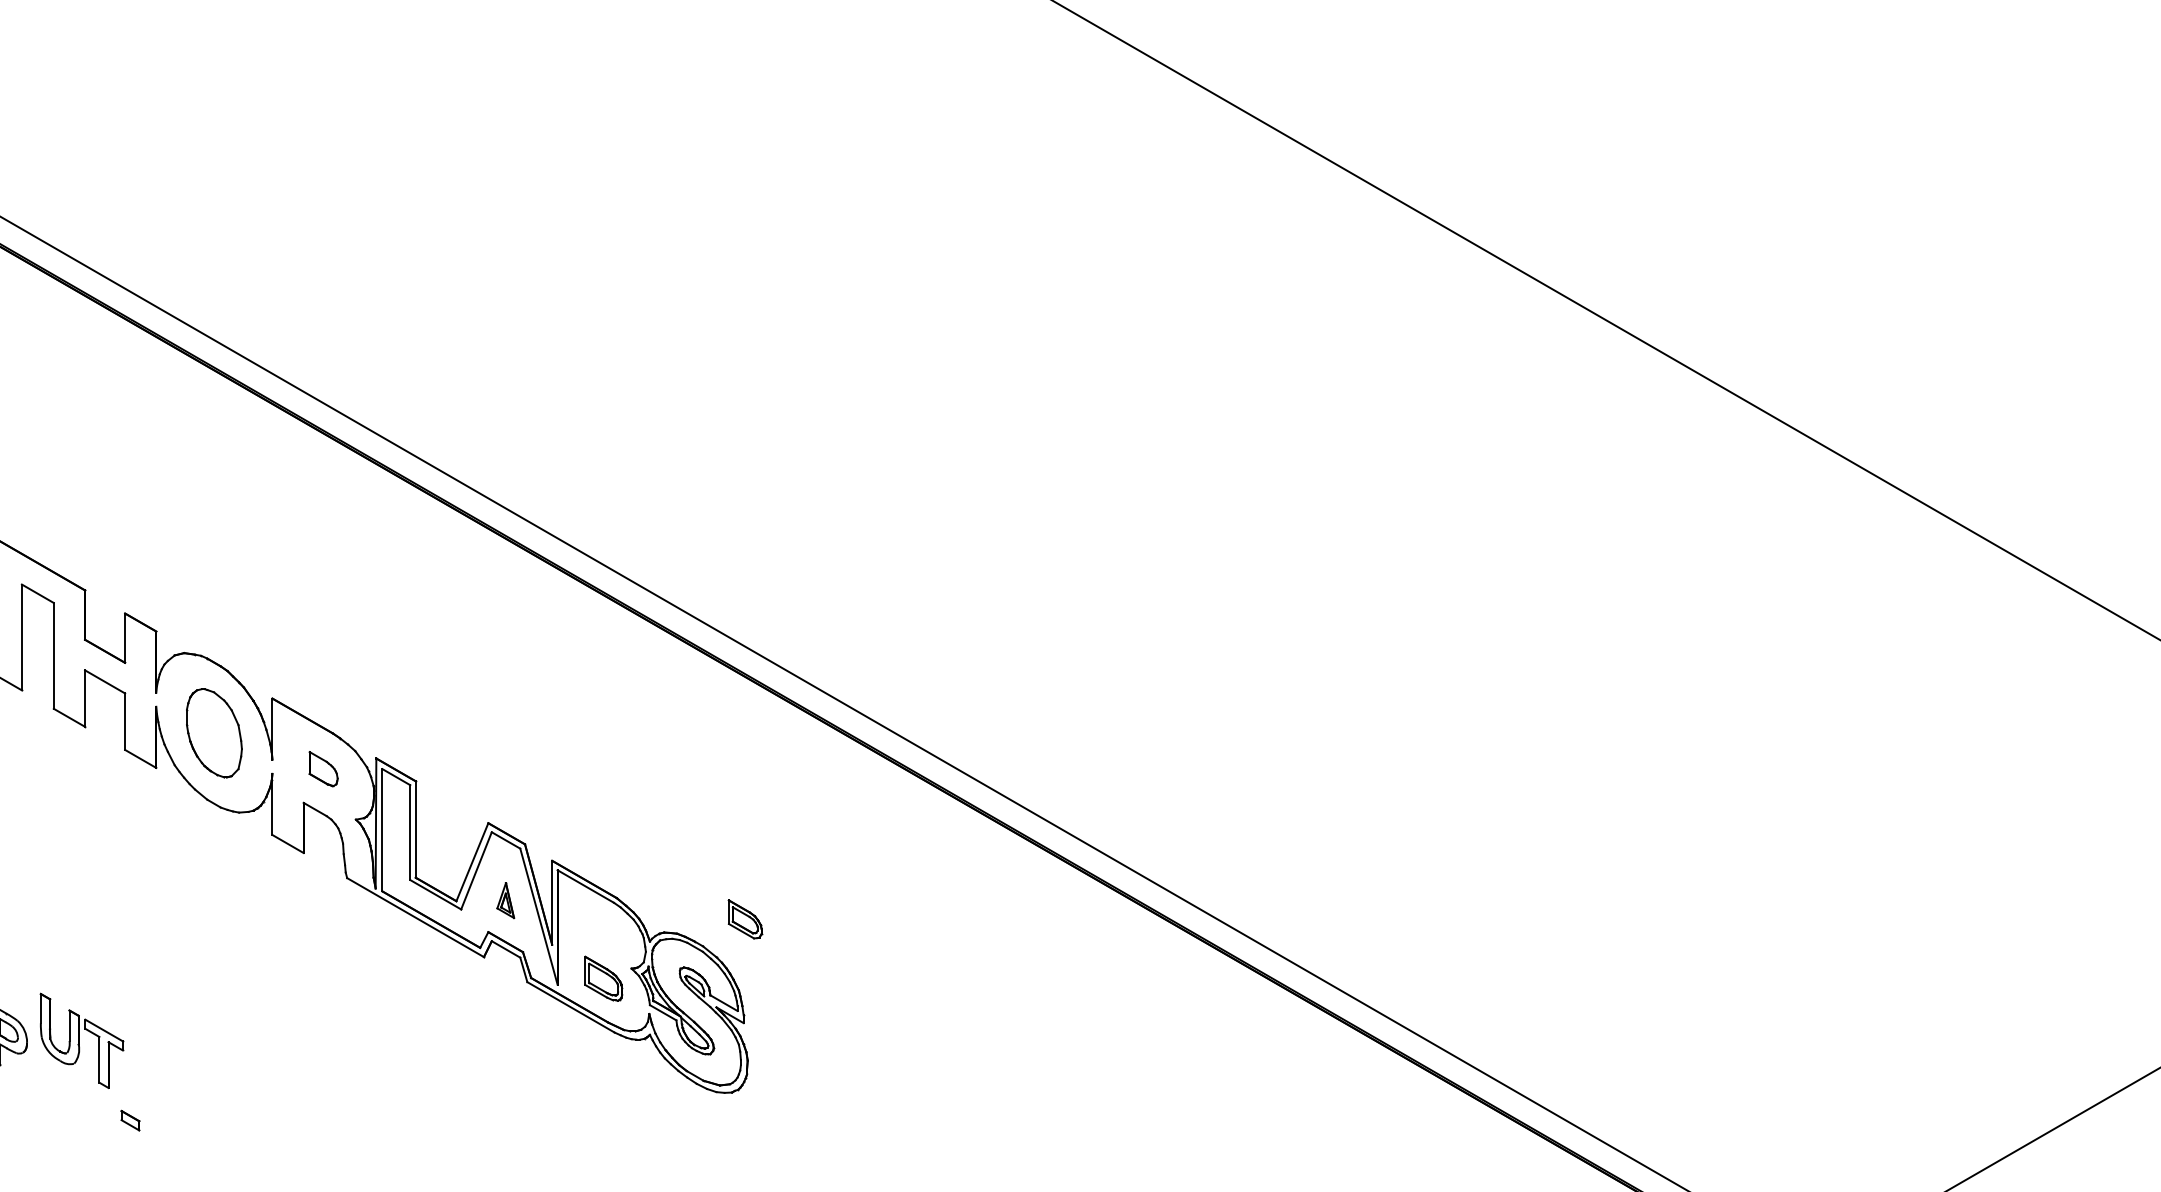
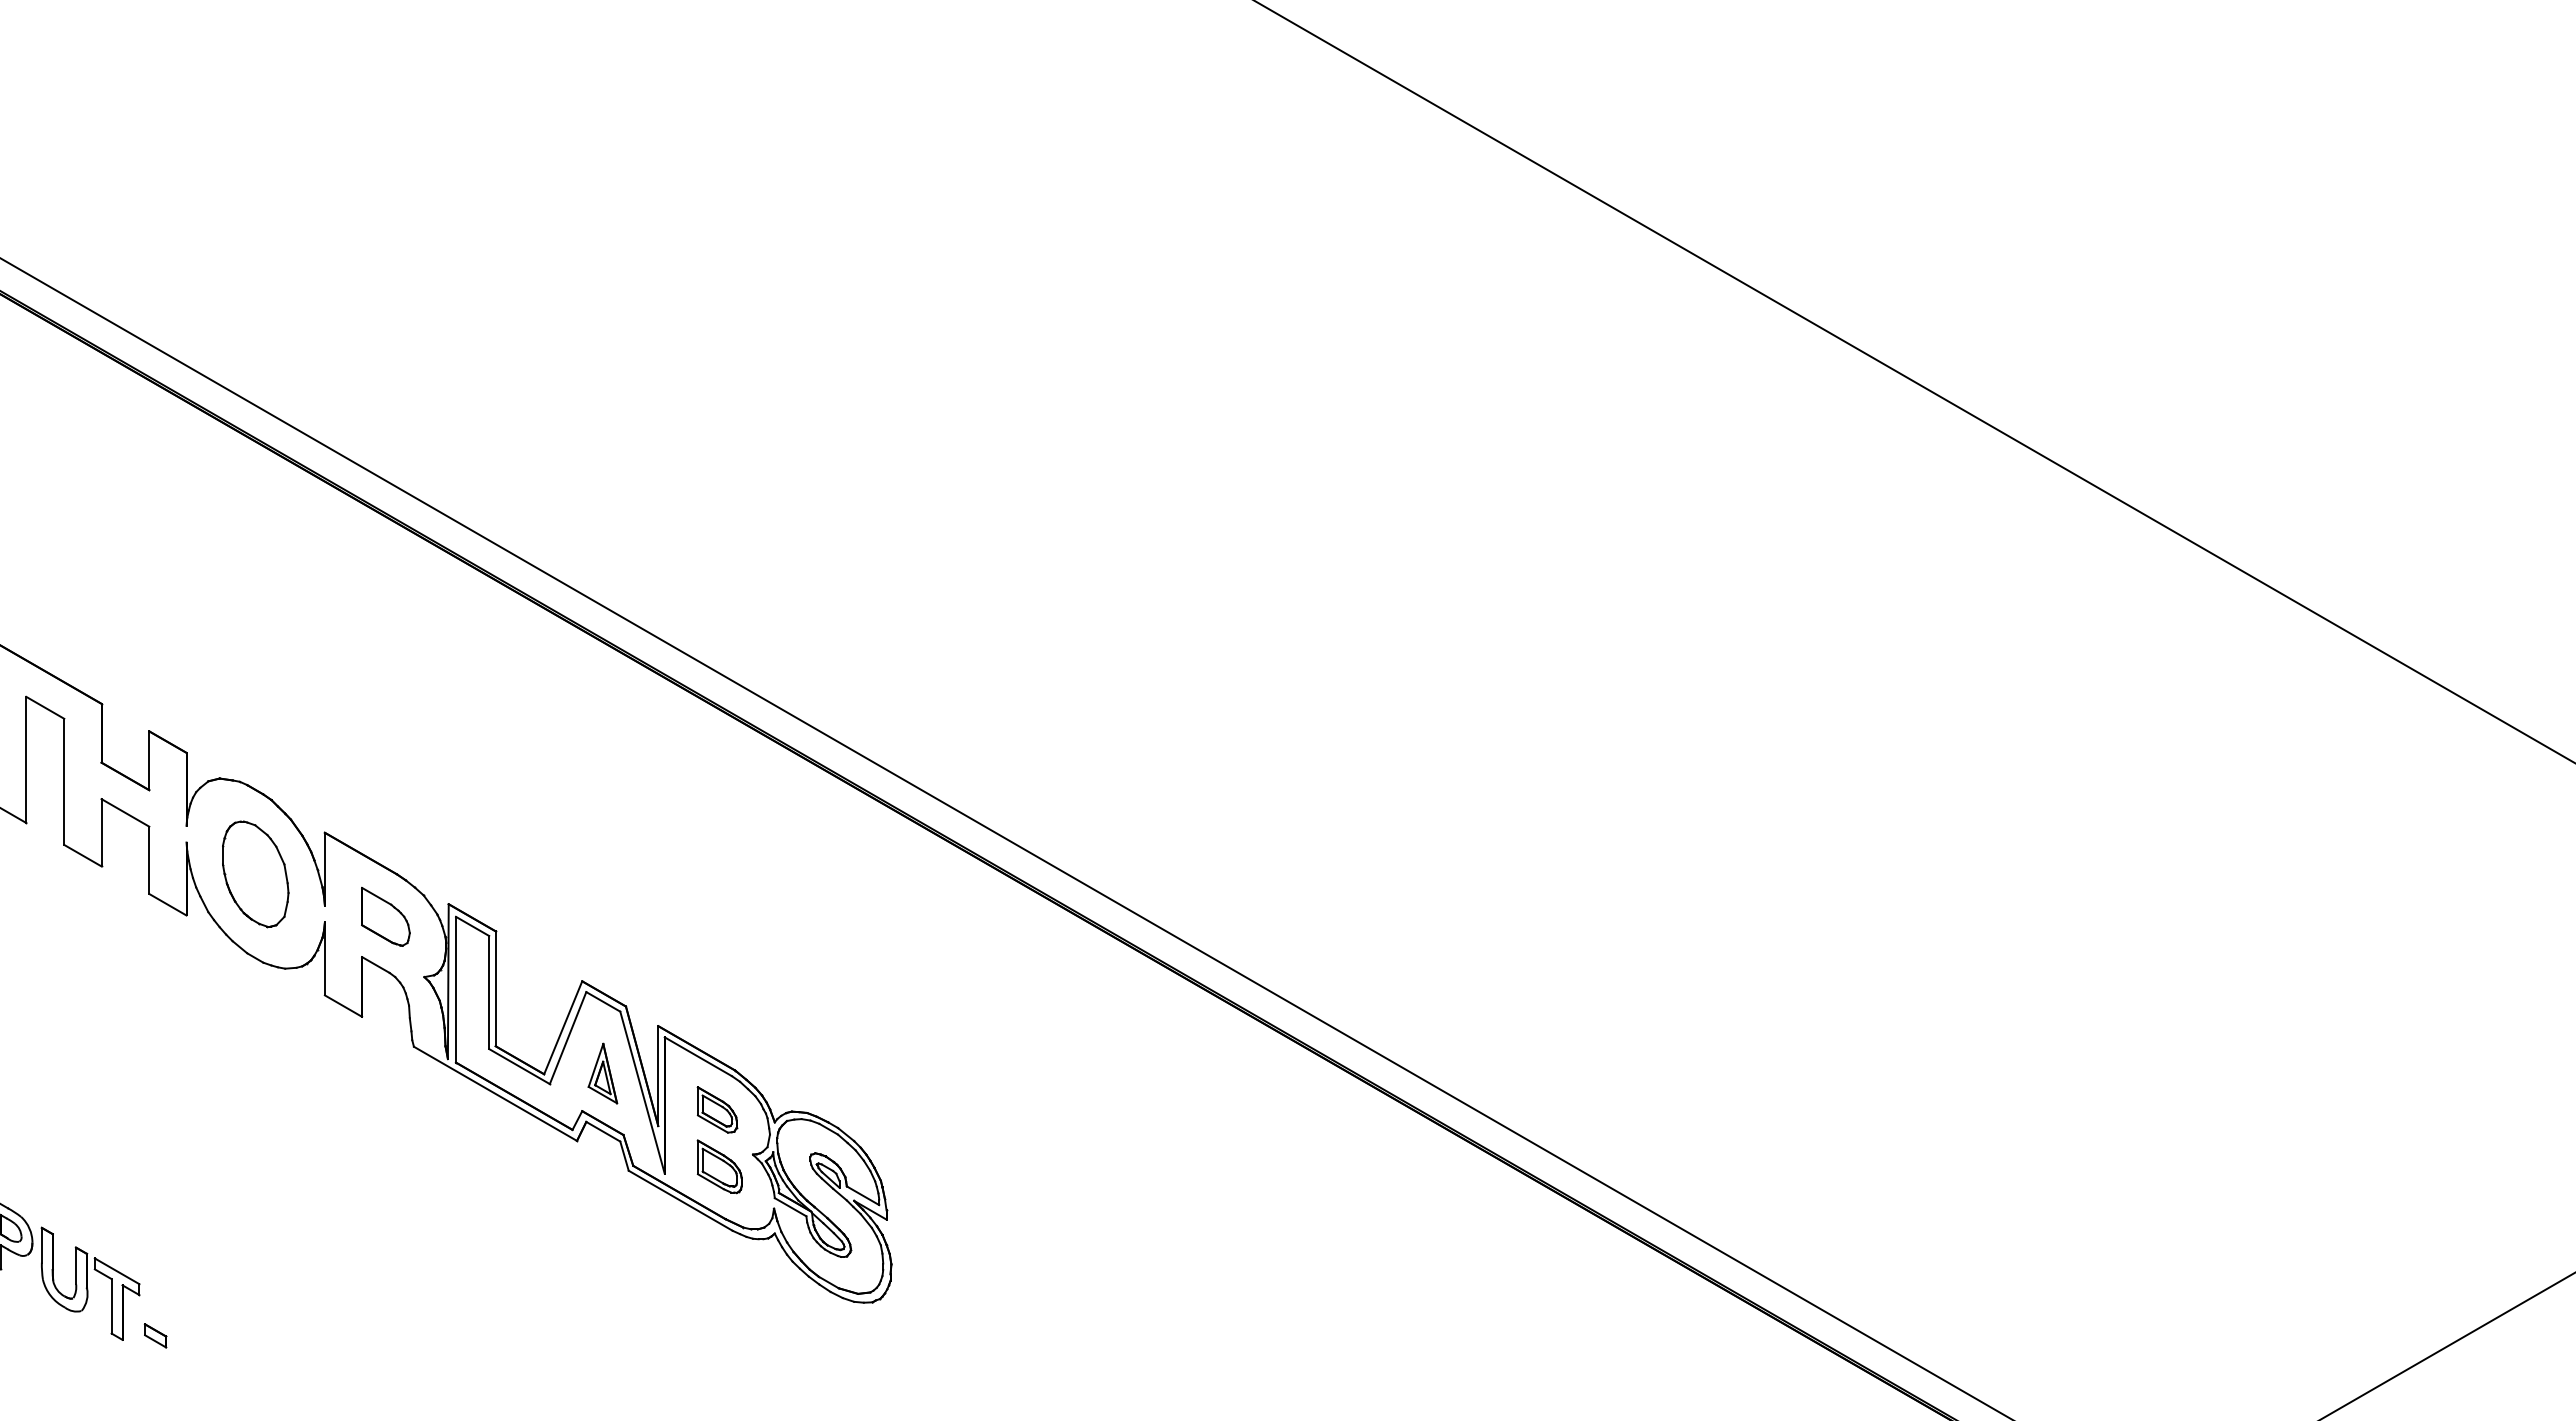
part: (323, 768) -> (385, 916), size x1.43
part: (505, 900) -> (602, 1073), size x1.43
part: (745, 919) -> (717, 1109), moved
part: (81, 1040) -> (90, 1283), moved

